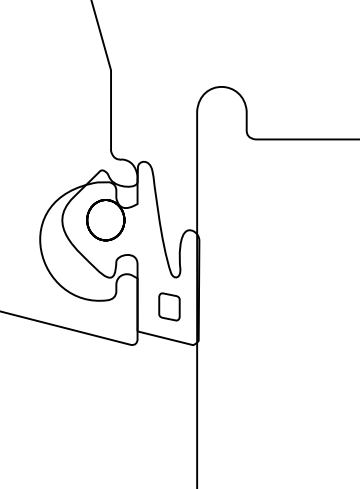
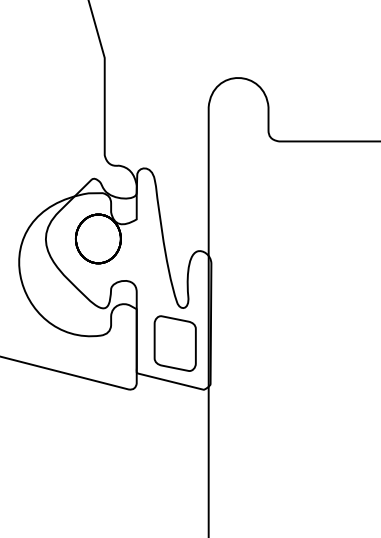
part: (169, 306) -> (175, 343), size x1.67

